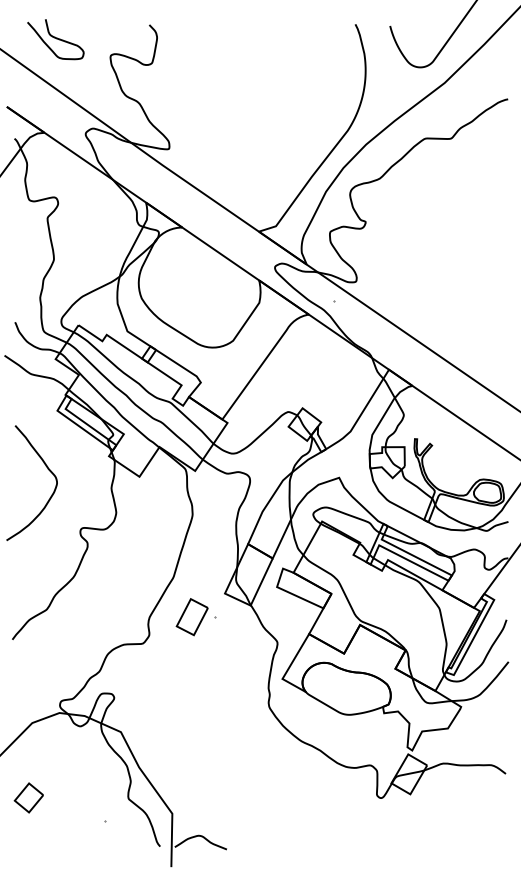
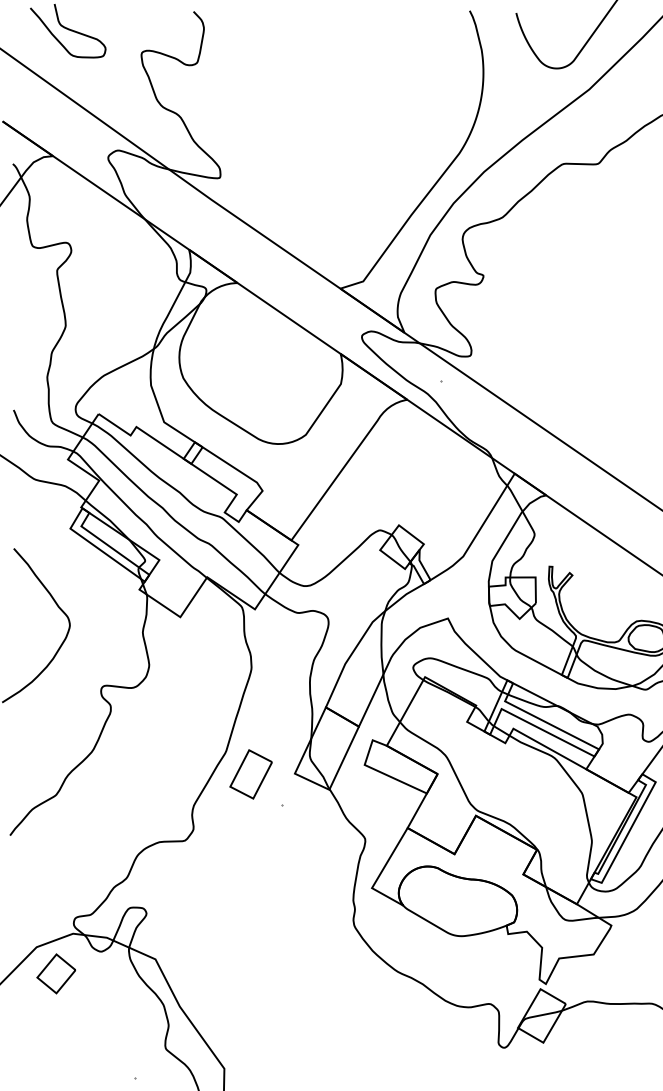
part: (191, 617) -> (250, 774), moved
part: (28, 797) -> (55, 973), moved

